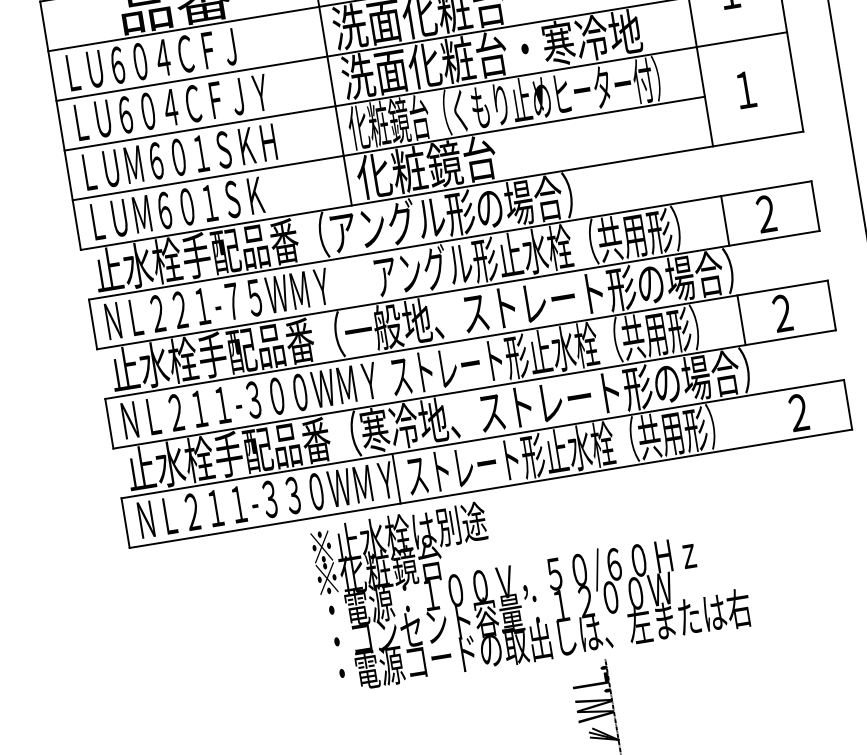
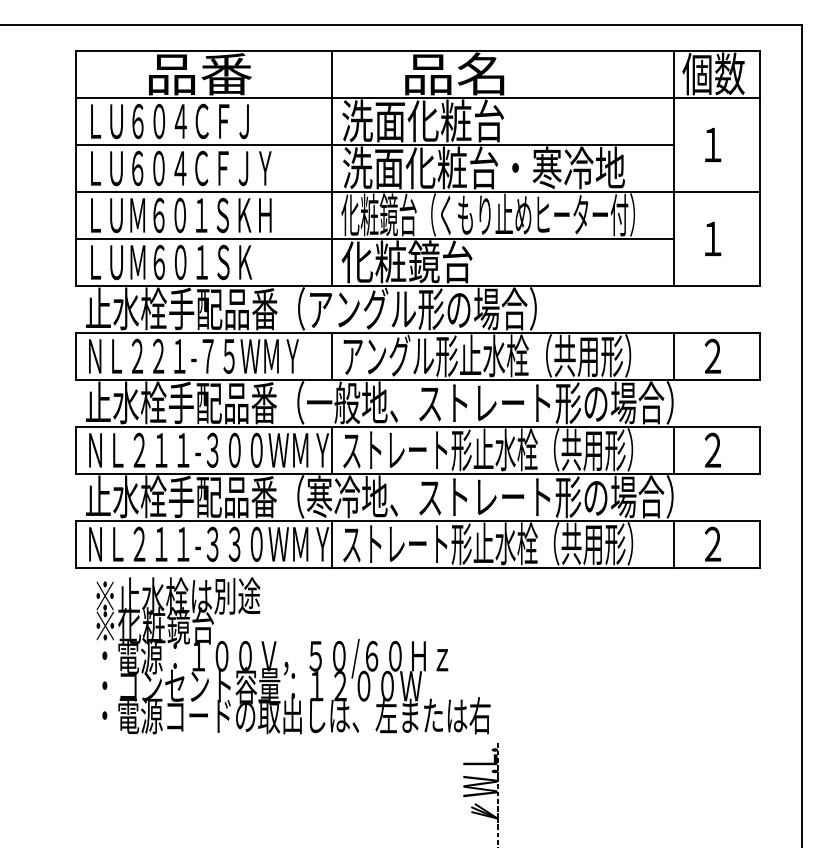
line: (364, 279) -> (332, 355), added
line: (380, 378) -> (332, 449), added
line: (758, 418) -> (674, 543), added
text: (531, 577) -> (293, 655), moved

